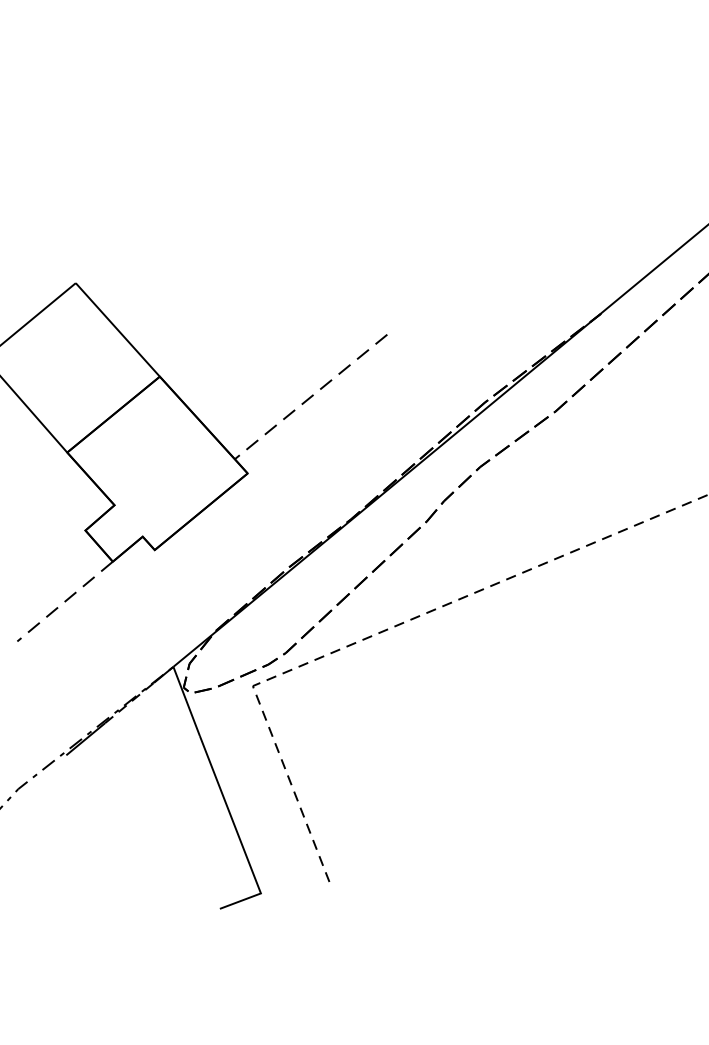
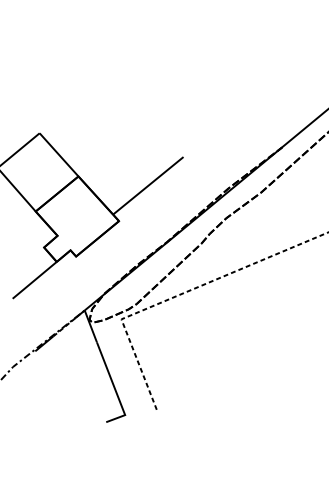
line: (309, 398) -> (147, 186), dashed -> solid
line: (64, 601) -> (34, 280), dashed -> solid

